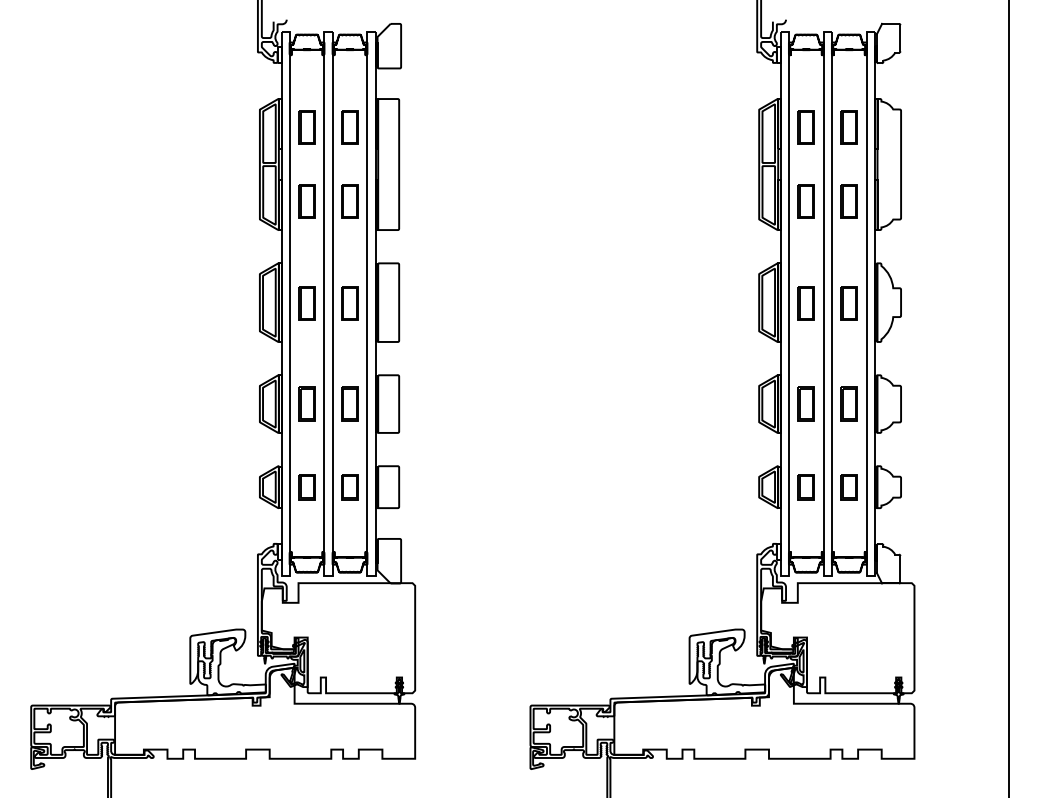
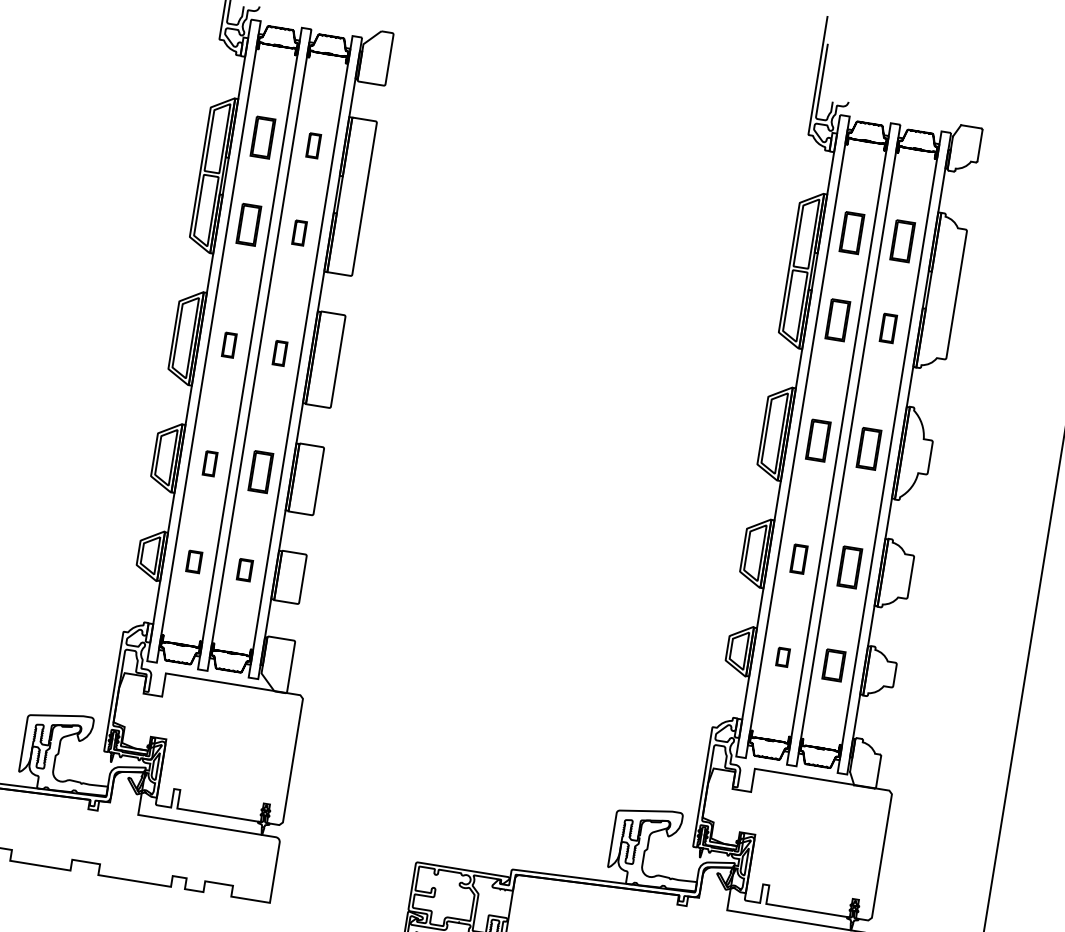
part: (349, 127) -> (313, 145), size x0.6
part: (349, 201) -> (298, 232), size x0.6
part: (848, 201) -> (887, 328), size x0.7
part: (306, 303) -> (228, 345), size x0.6
part: (349, 303) -> (279, 353), size x0.6
part: (306, 403) -> (209, 463), size x0.6
part: (805, 403) -> (798, 558), size x0.7
part: (306, 487) -> (193, 562), size x0.7
part: (349, 487) -> (244, 570), size x0.7
part: (805, 487) -> (782, 657), size x0.6

